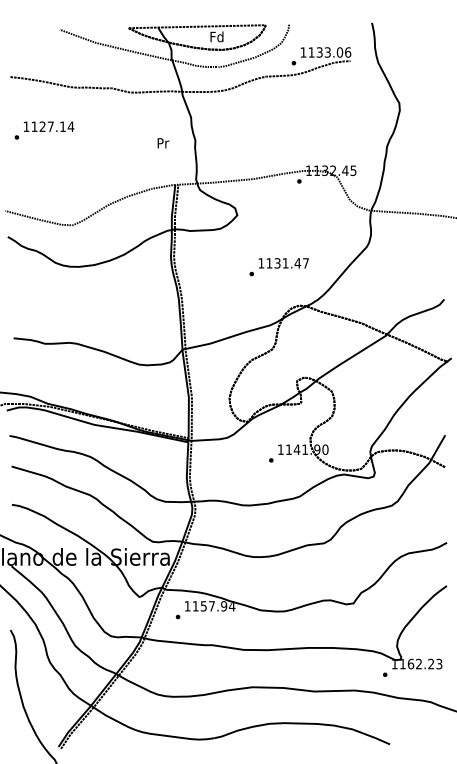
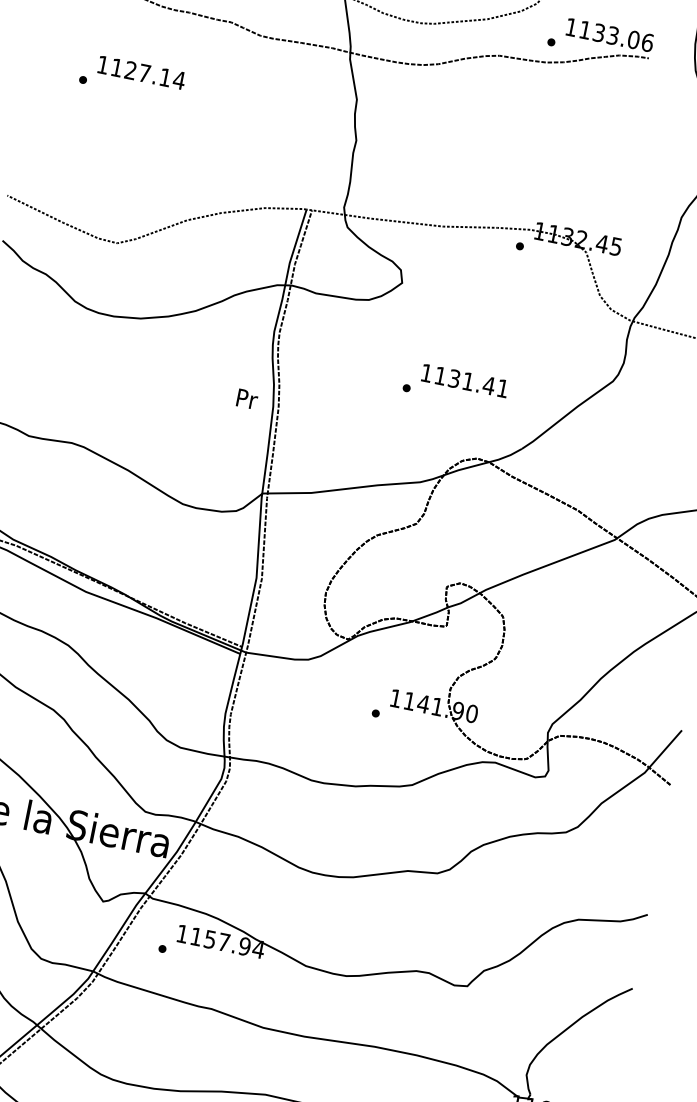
text: (44, 130) -> (132, 77), moved
text: (163, 143) -> (247, 399), moved
text: (305, 263) -> (502, 388), 1131.47 -> 1131.41

